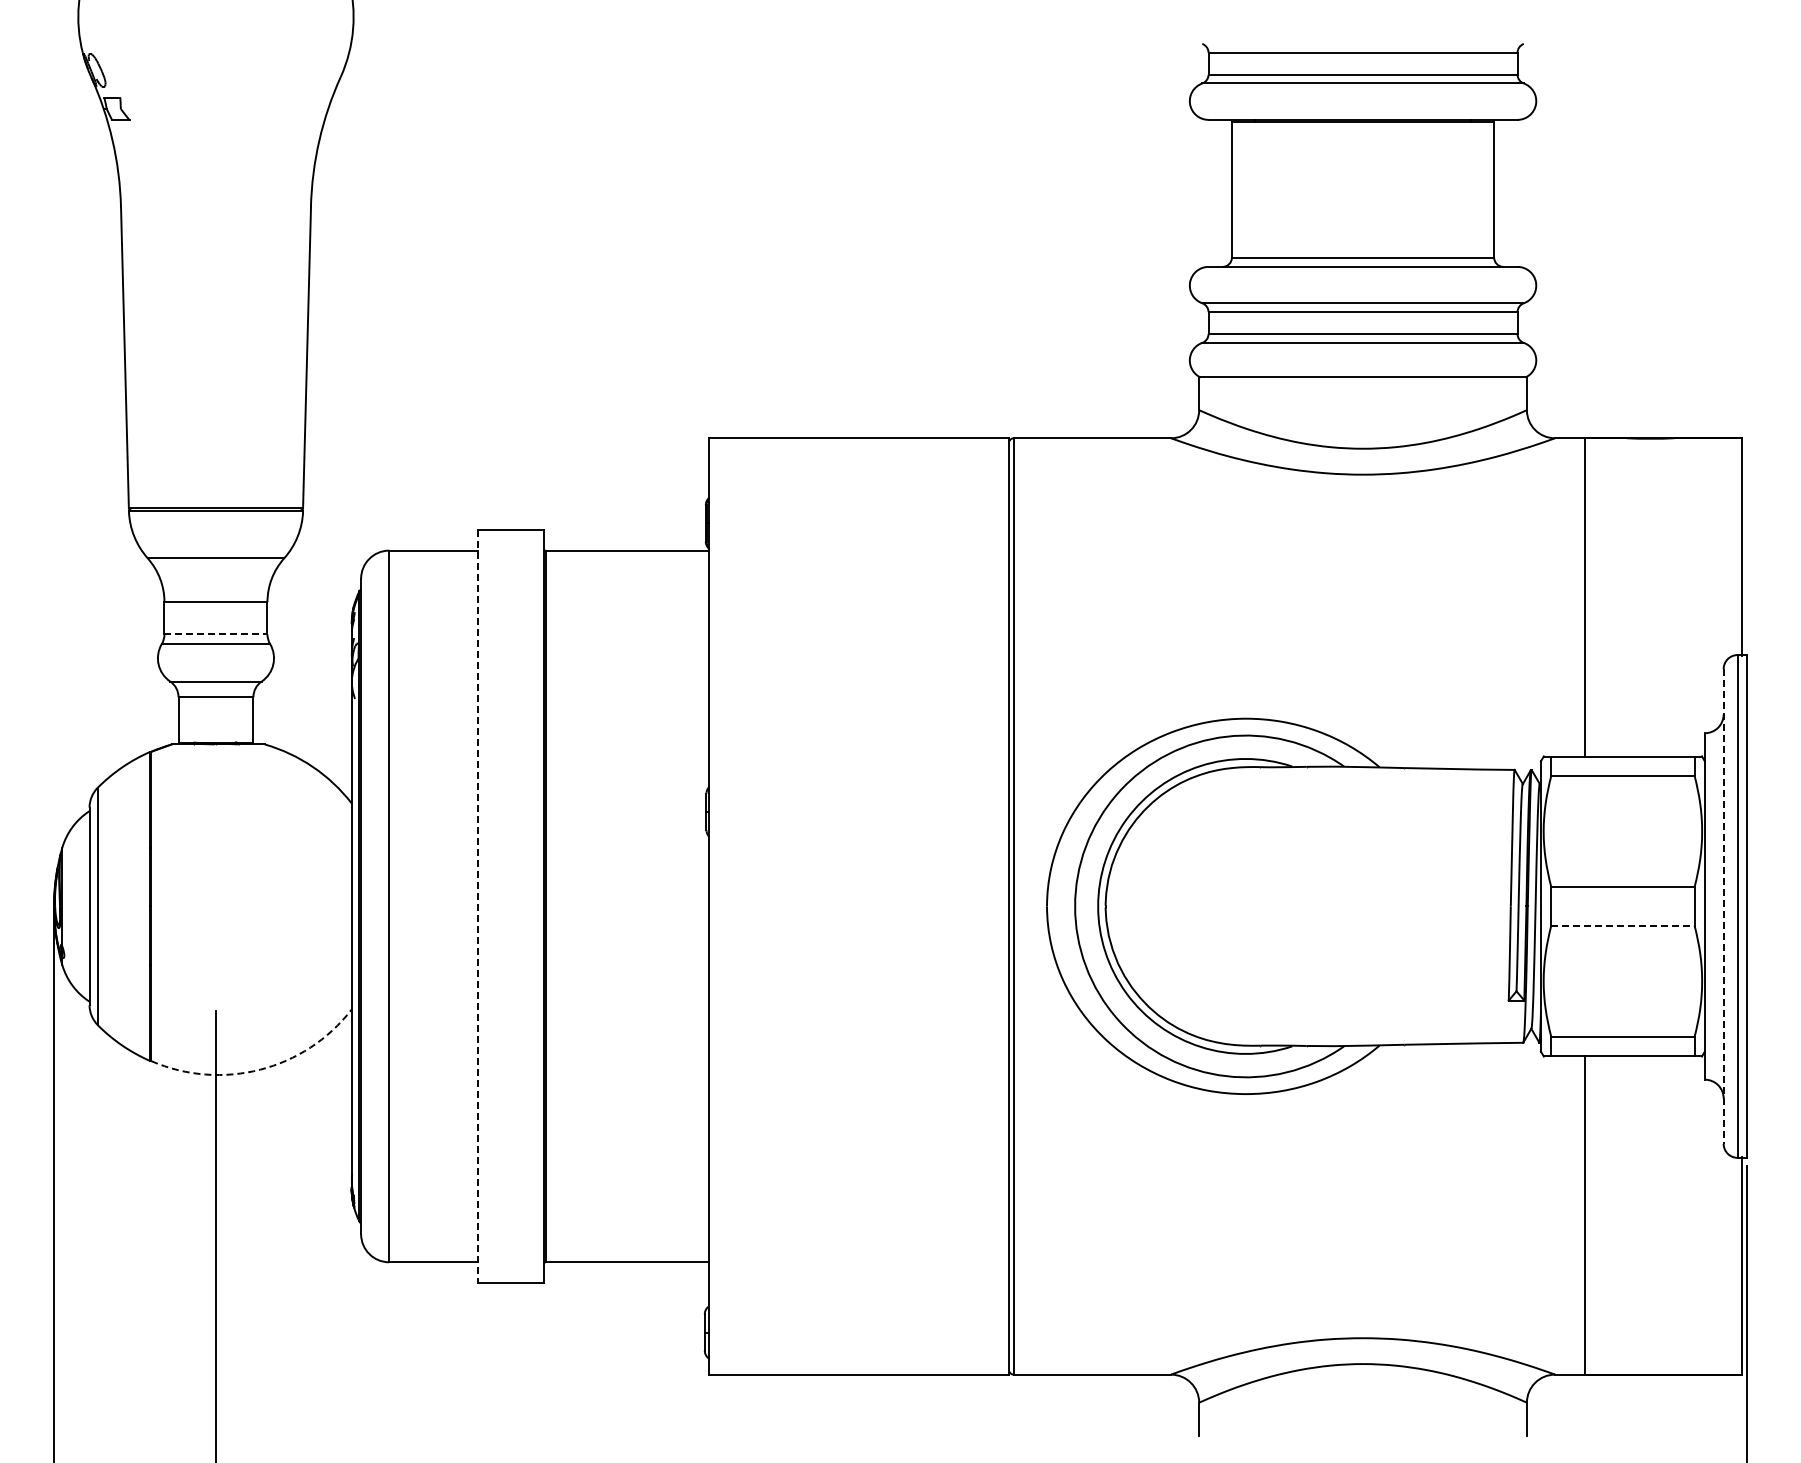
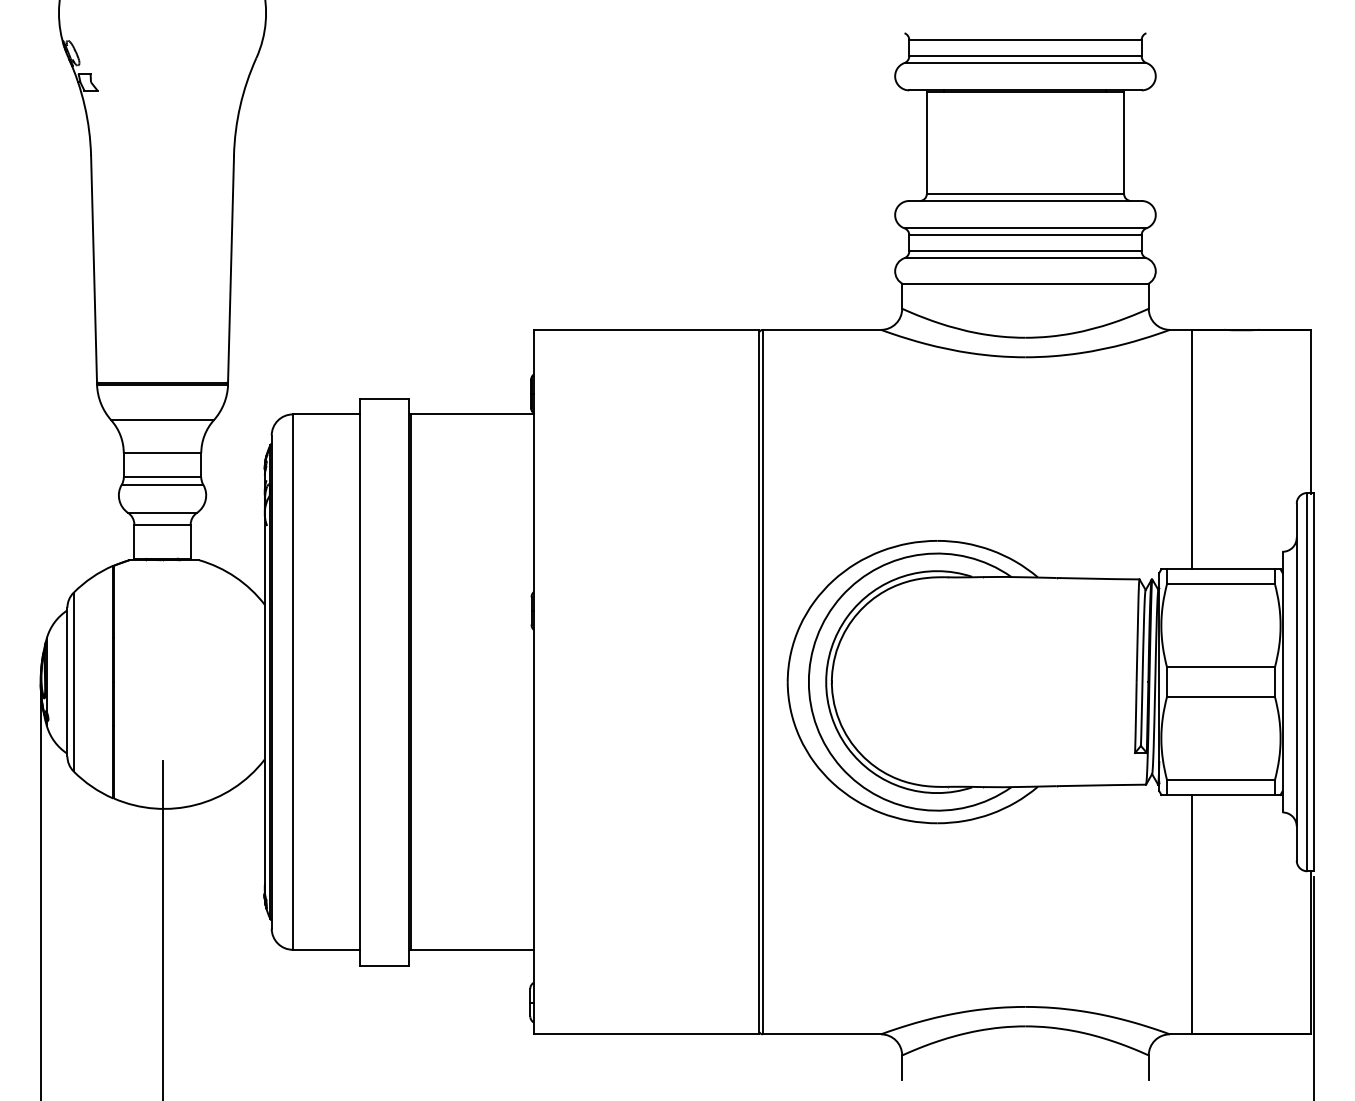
line: (215, 634) -> (162, 477), dashed -> solid
line: (478, 906) -> (360, 682), dashed -> solid
line: (1723, 906) -> (1296, 682), dashed -> solid
line: (1622, 925) -> (1220, 696), dashed -> solid
arc: (260, 1069) -> (196, 804), dashed -> solid

